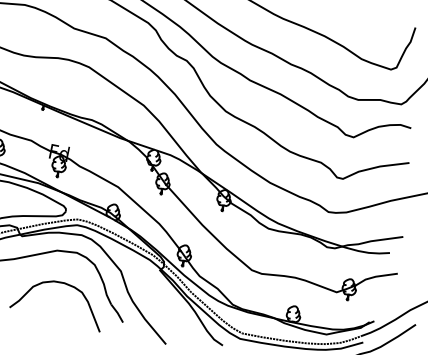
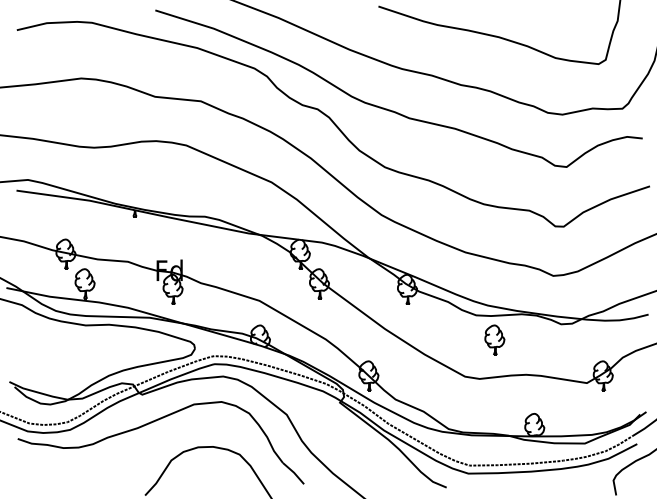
part: (277, 248) -> (494, 339), added

